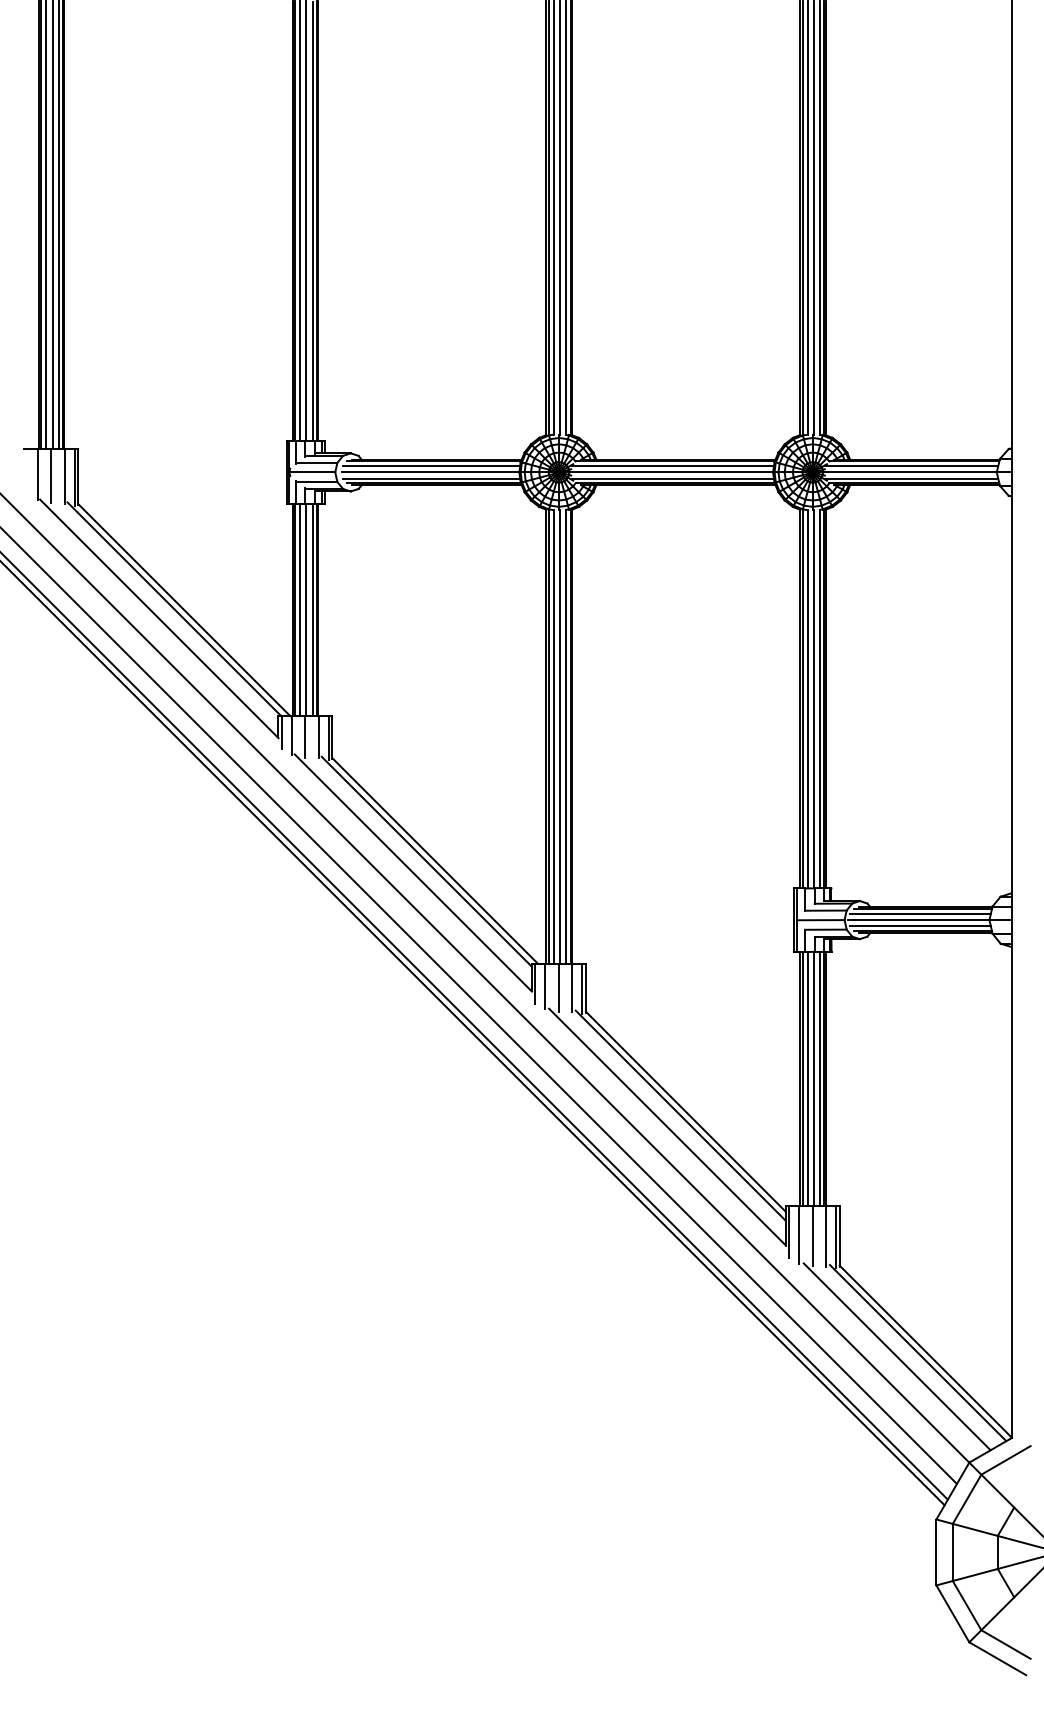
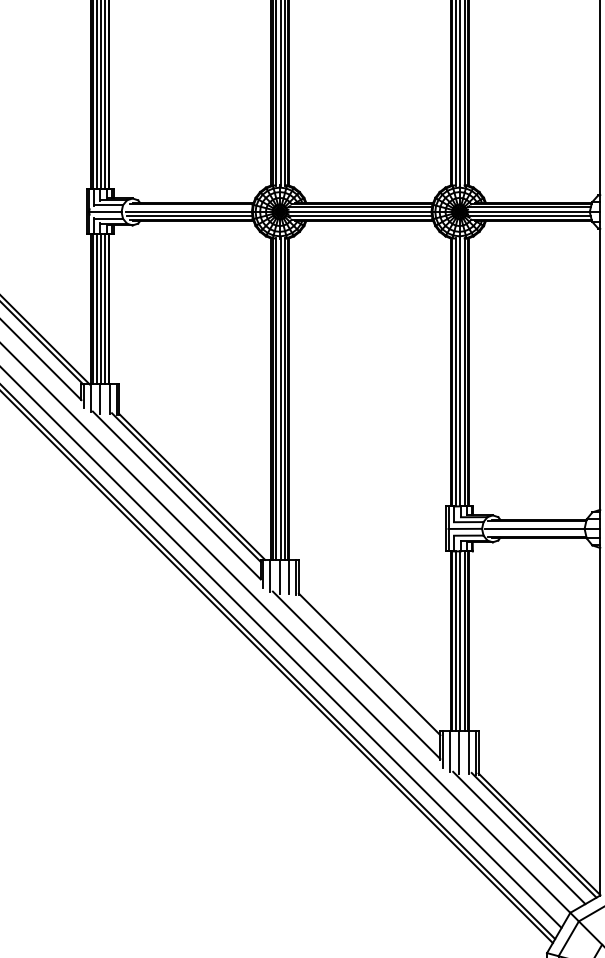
line: (431, 466) -> (189, 207), removed
line: (919, 913) -> (535, 524), removed
line: (919, 926) -> (535, 533), removed
line: (680, 1115) -> (365, 667), removed

